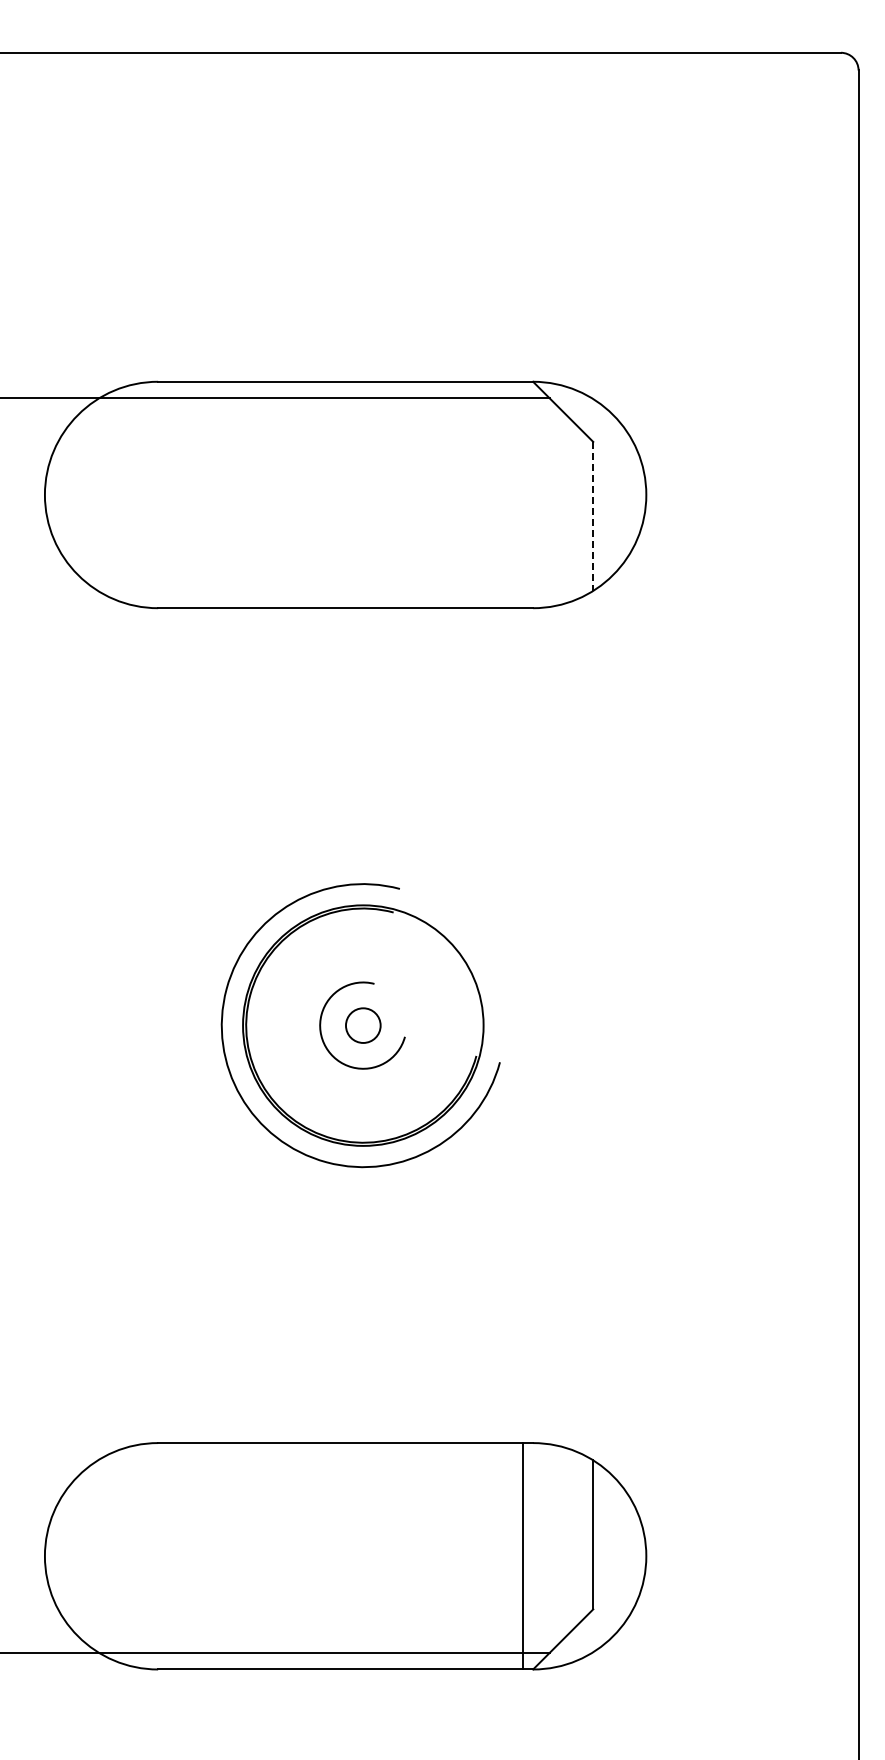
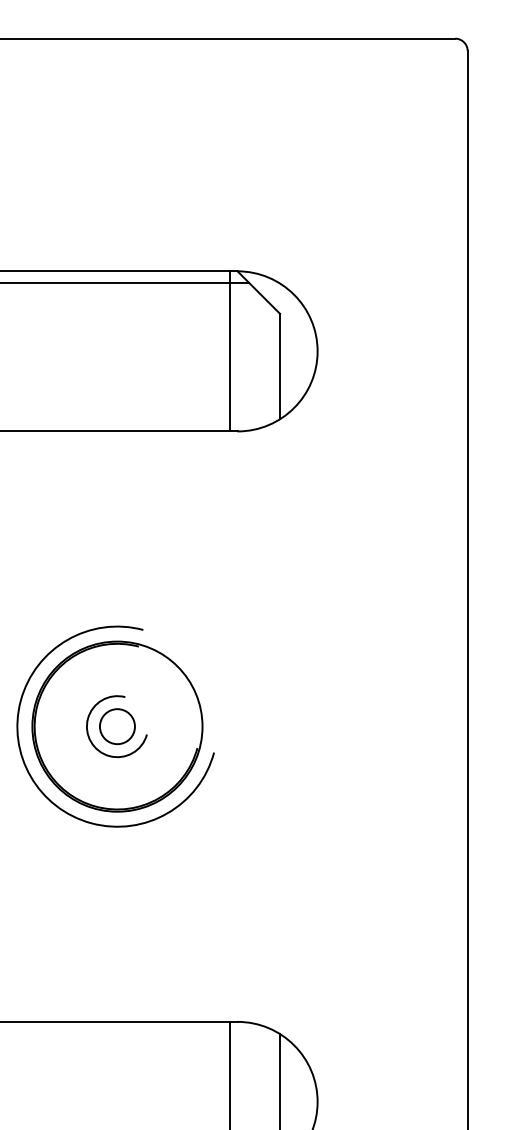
line: (522, 494) -> (230, 351), added
line: (593, 516) -> (280, 366), dashed -> solid
circle: (363, 1025) -> (117, 726), size x1.43

